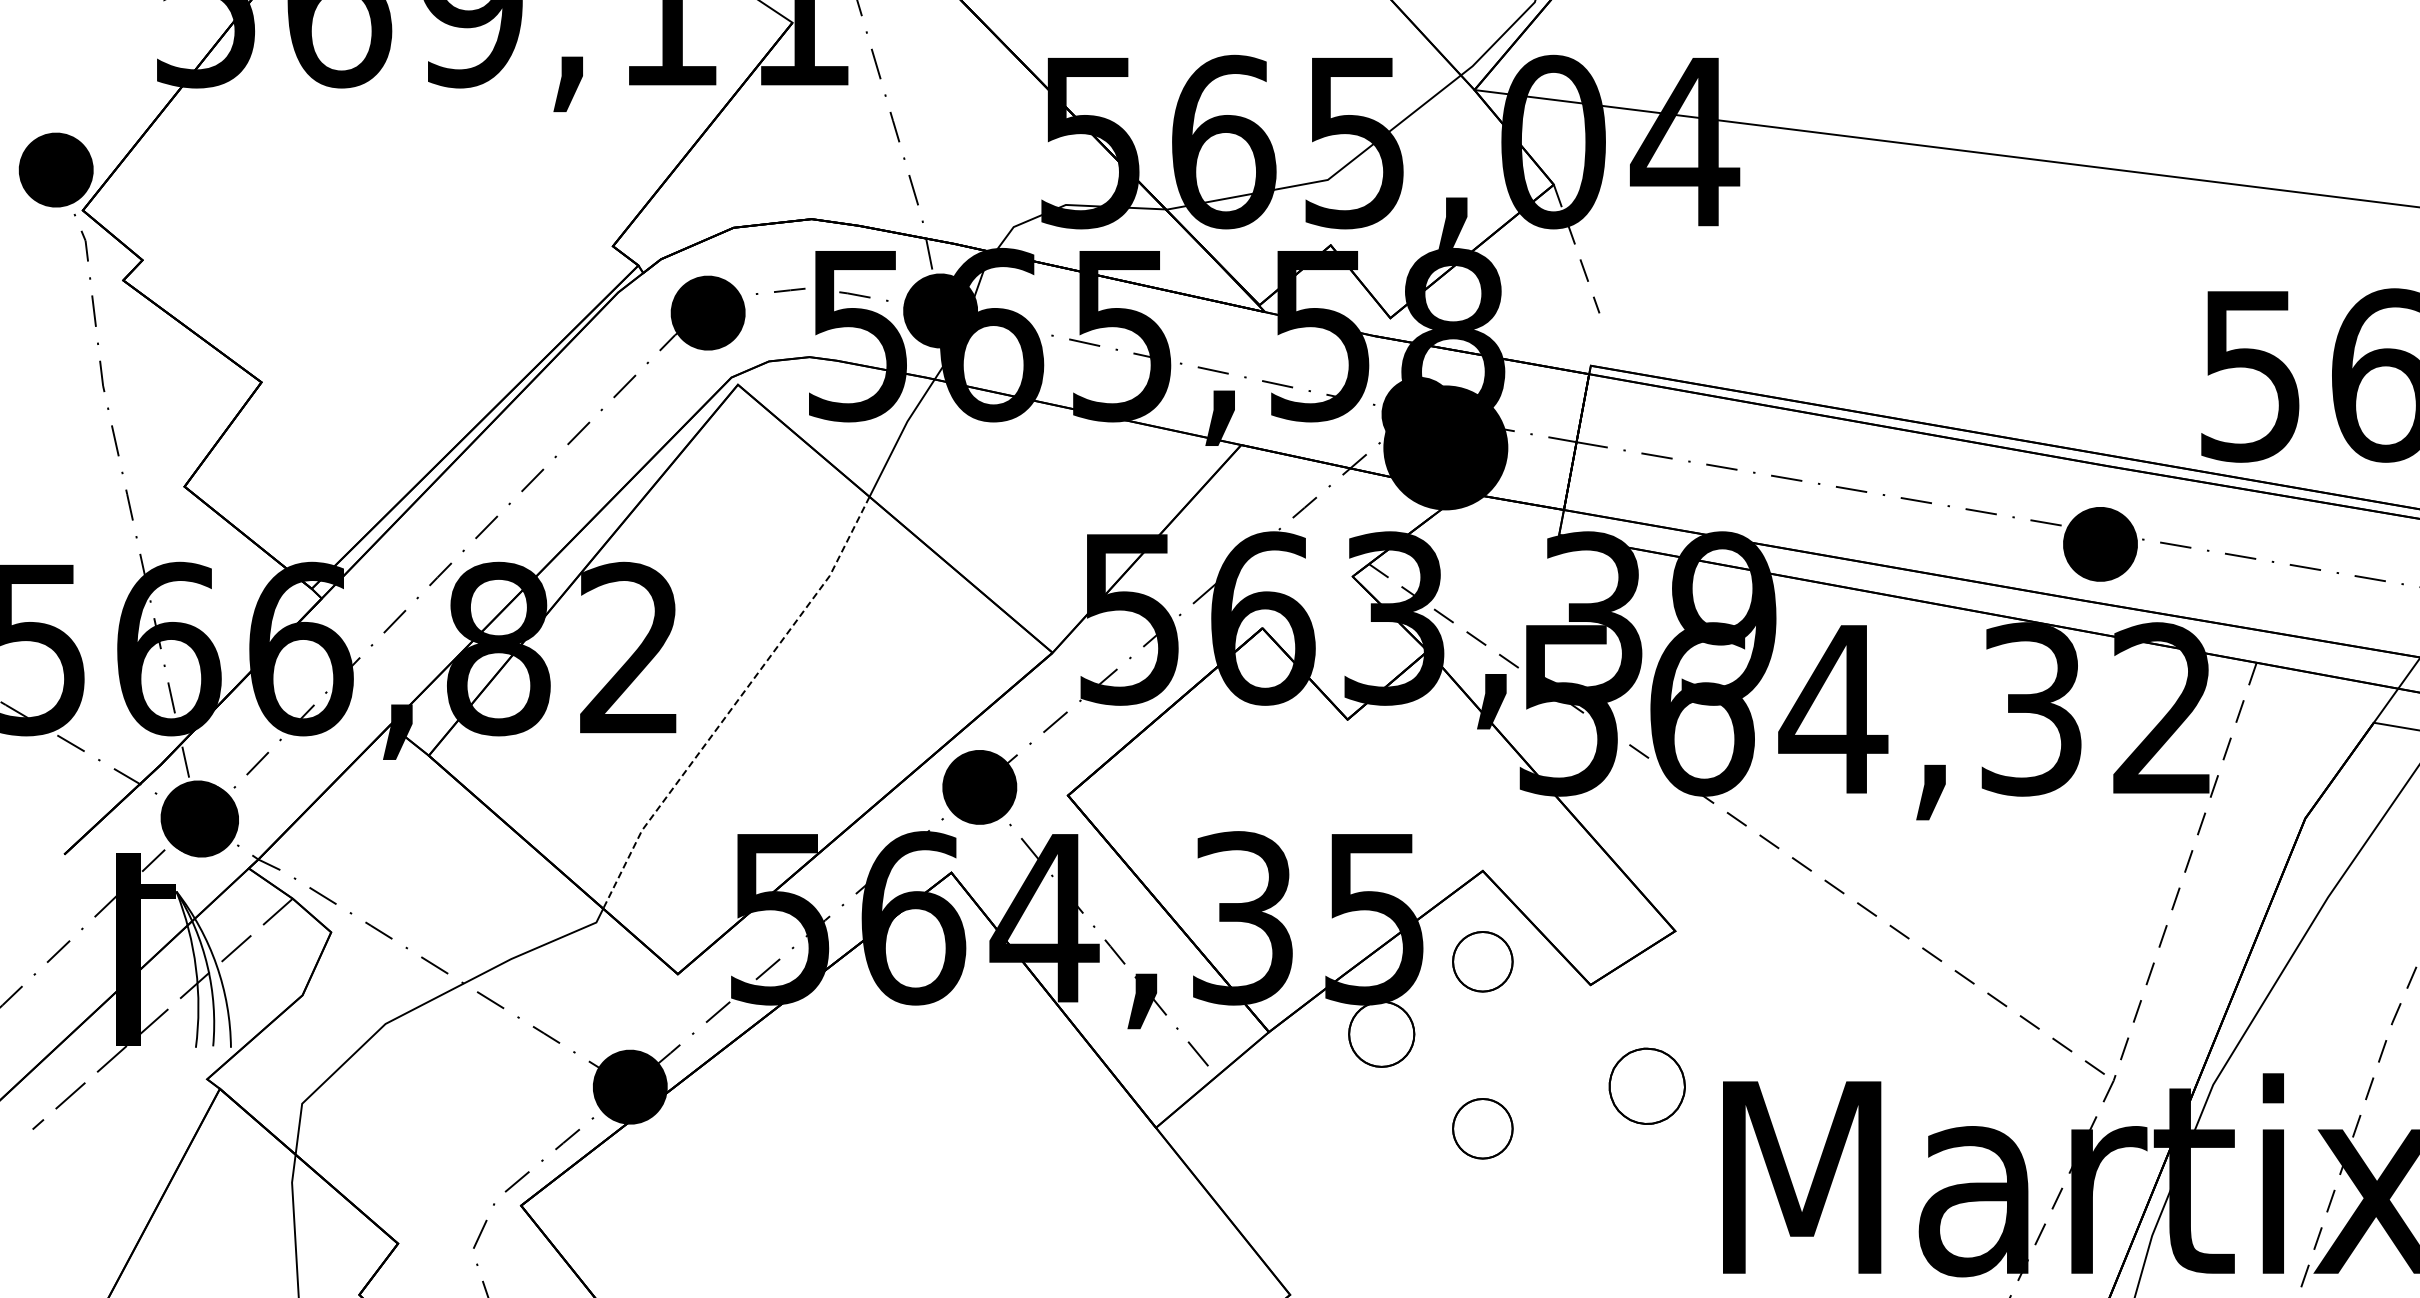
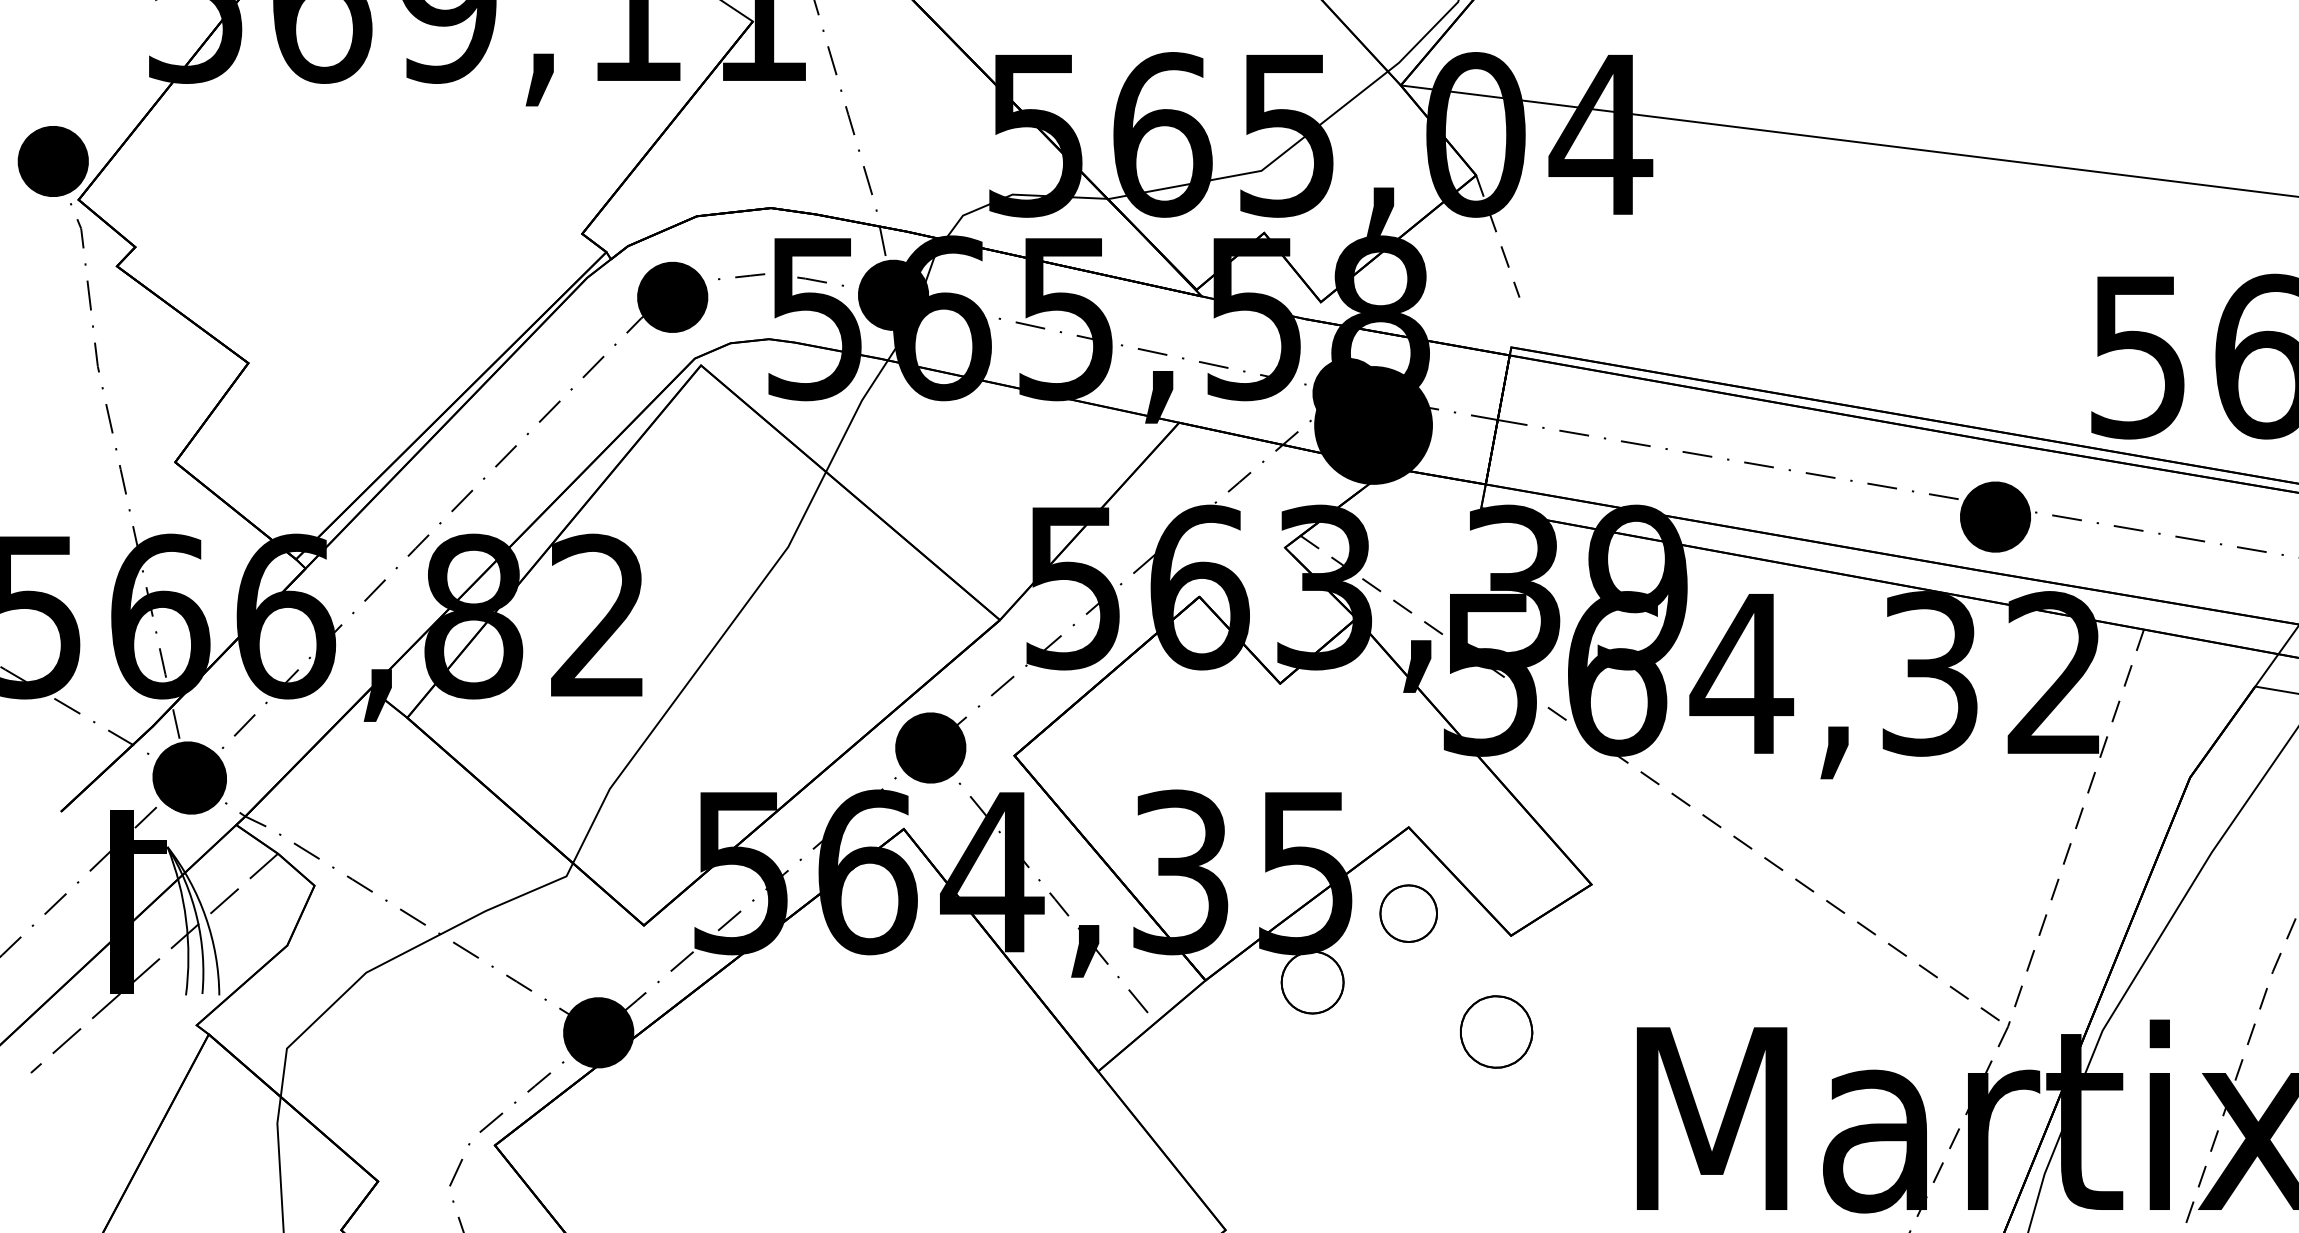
line: (736, 702) -> (699, 667), dashed -> solid
part: (1646, 1085) -> (1495, 1031), moved
part: (1482, 1128) -> (1408, 1072), removed

